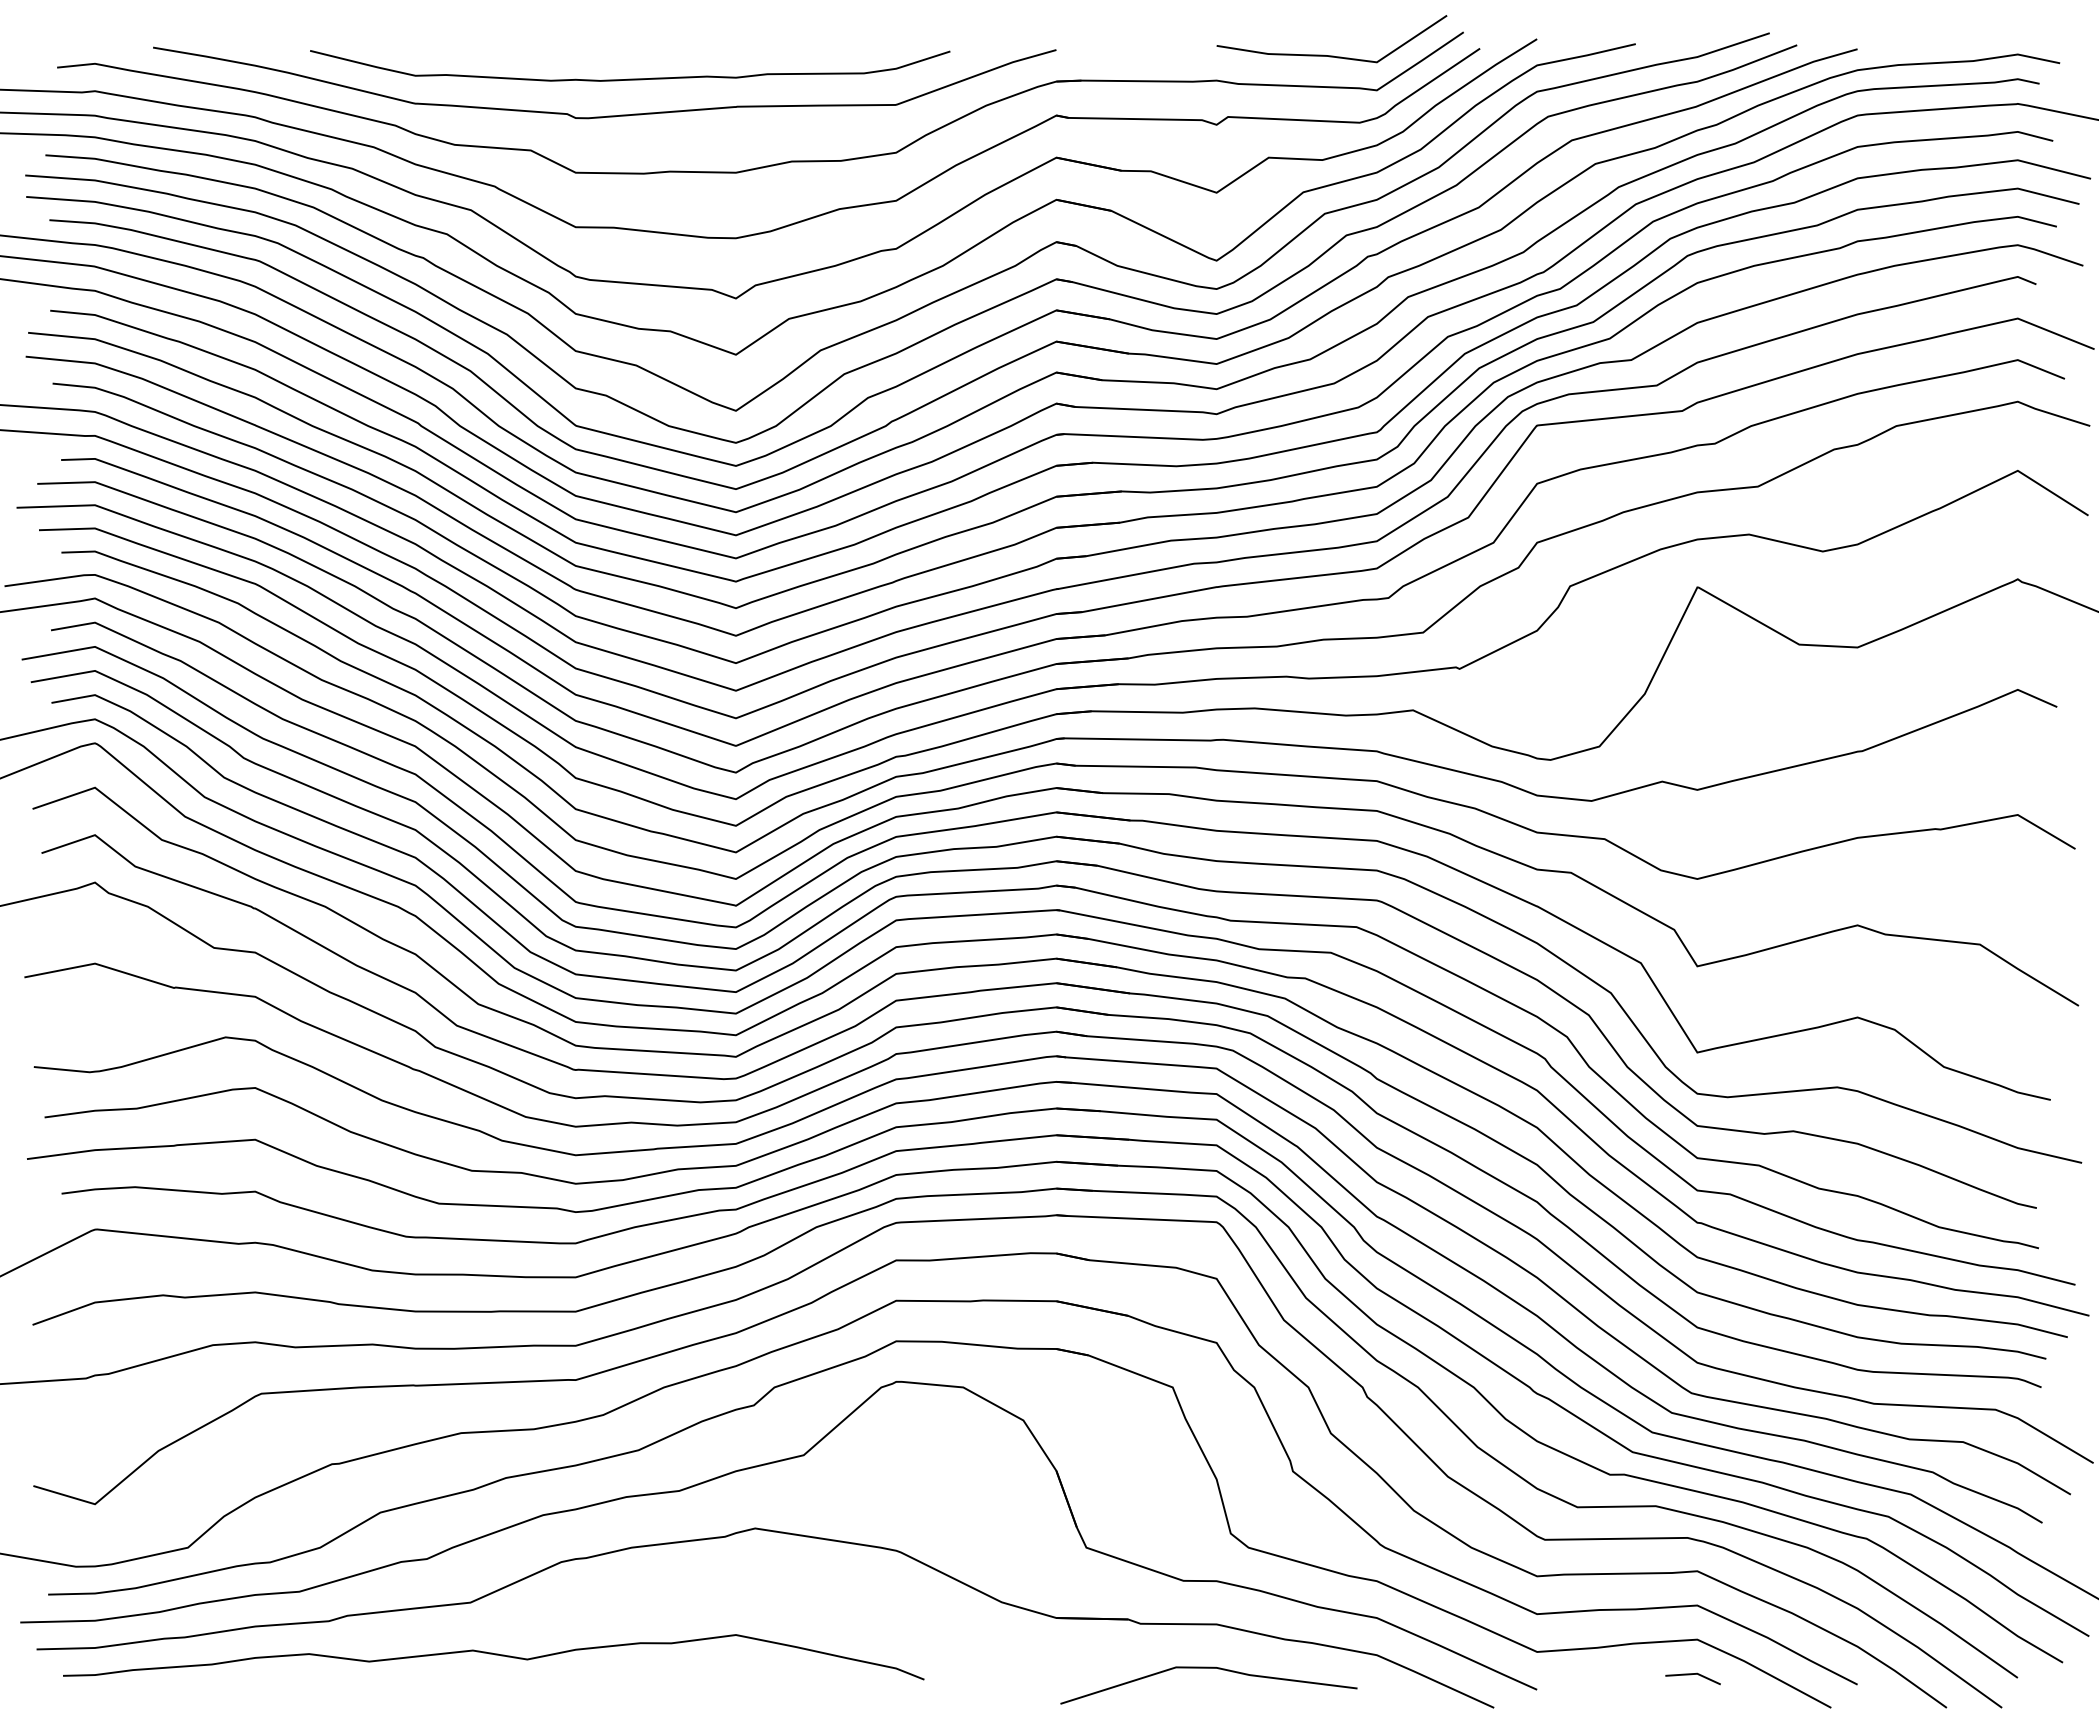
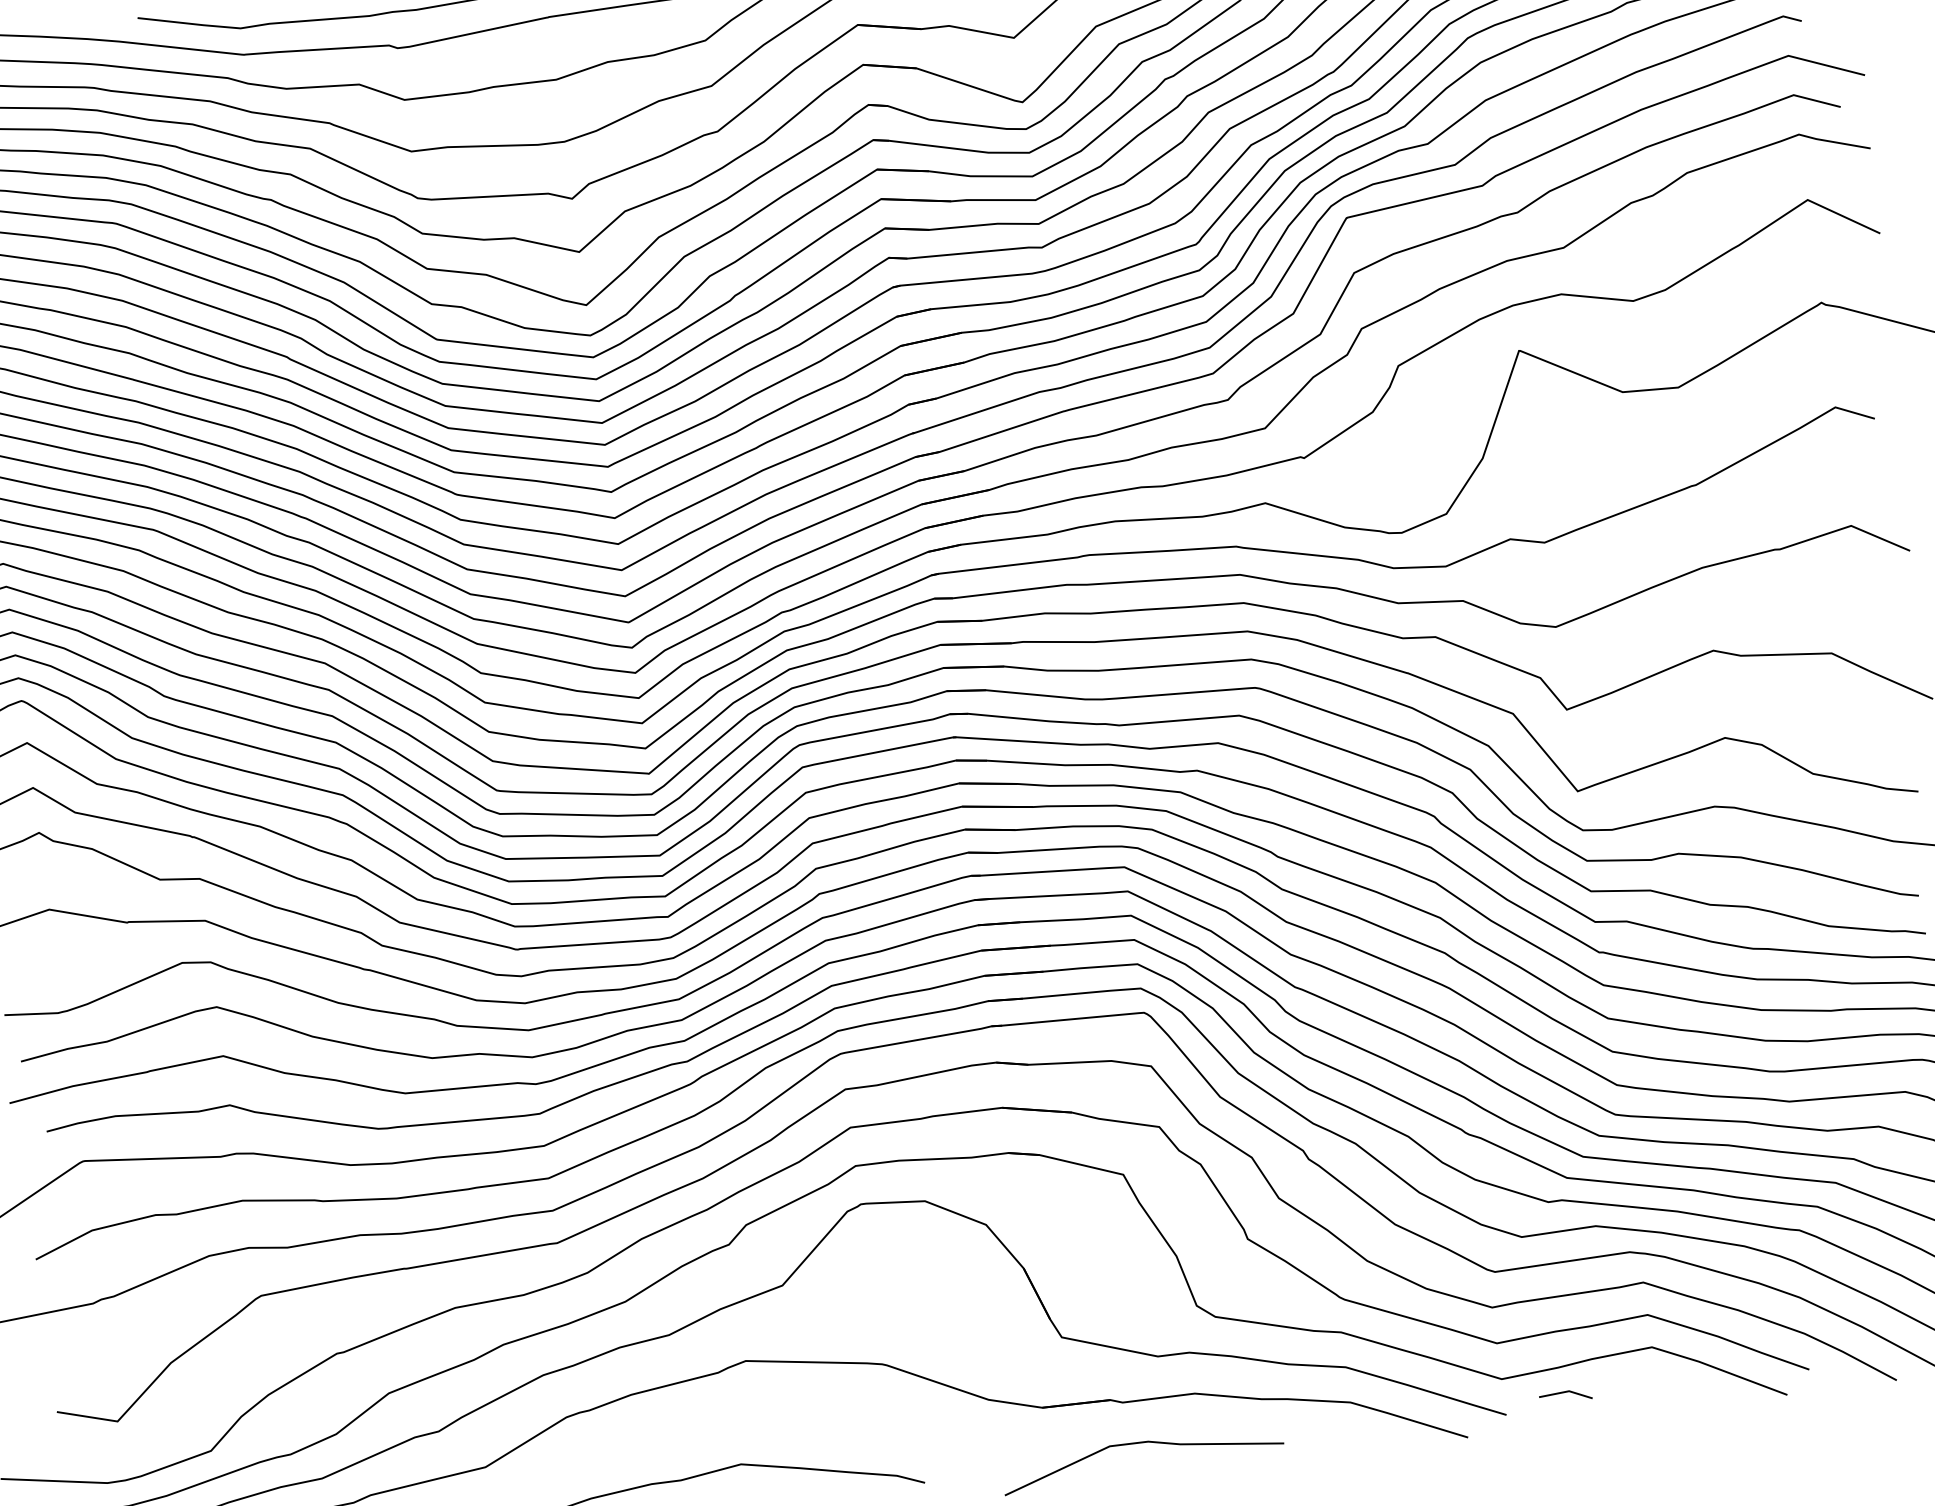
line: (1208, 1668) -> (1140, 1443), moved
line: (1691, 1675) -> (1563, 1393), moved

